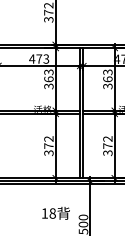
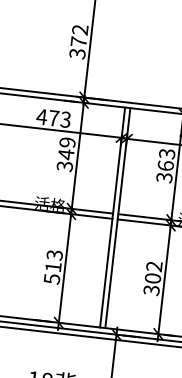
text: (48, 75) -> (66, 147), 363 -> 349
text: (48, 145) -> (52, 266), 372 -> 513
text: (107, 145) -> (152, 277), 372 -> 302

